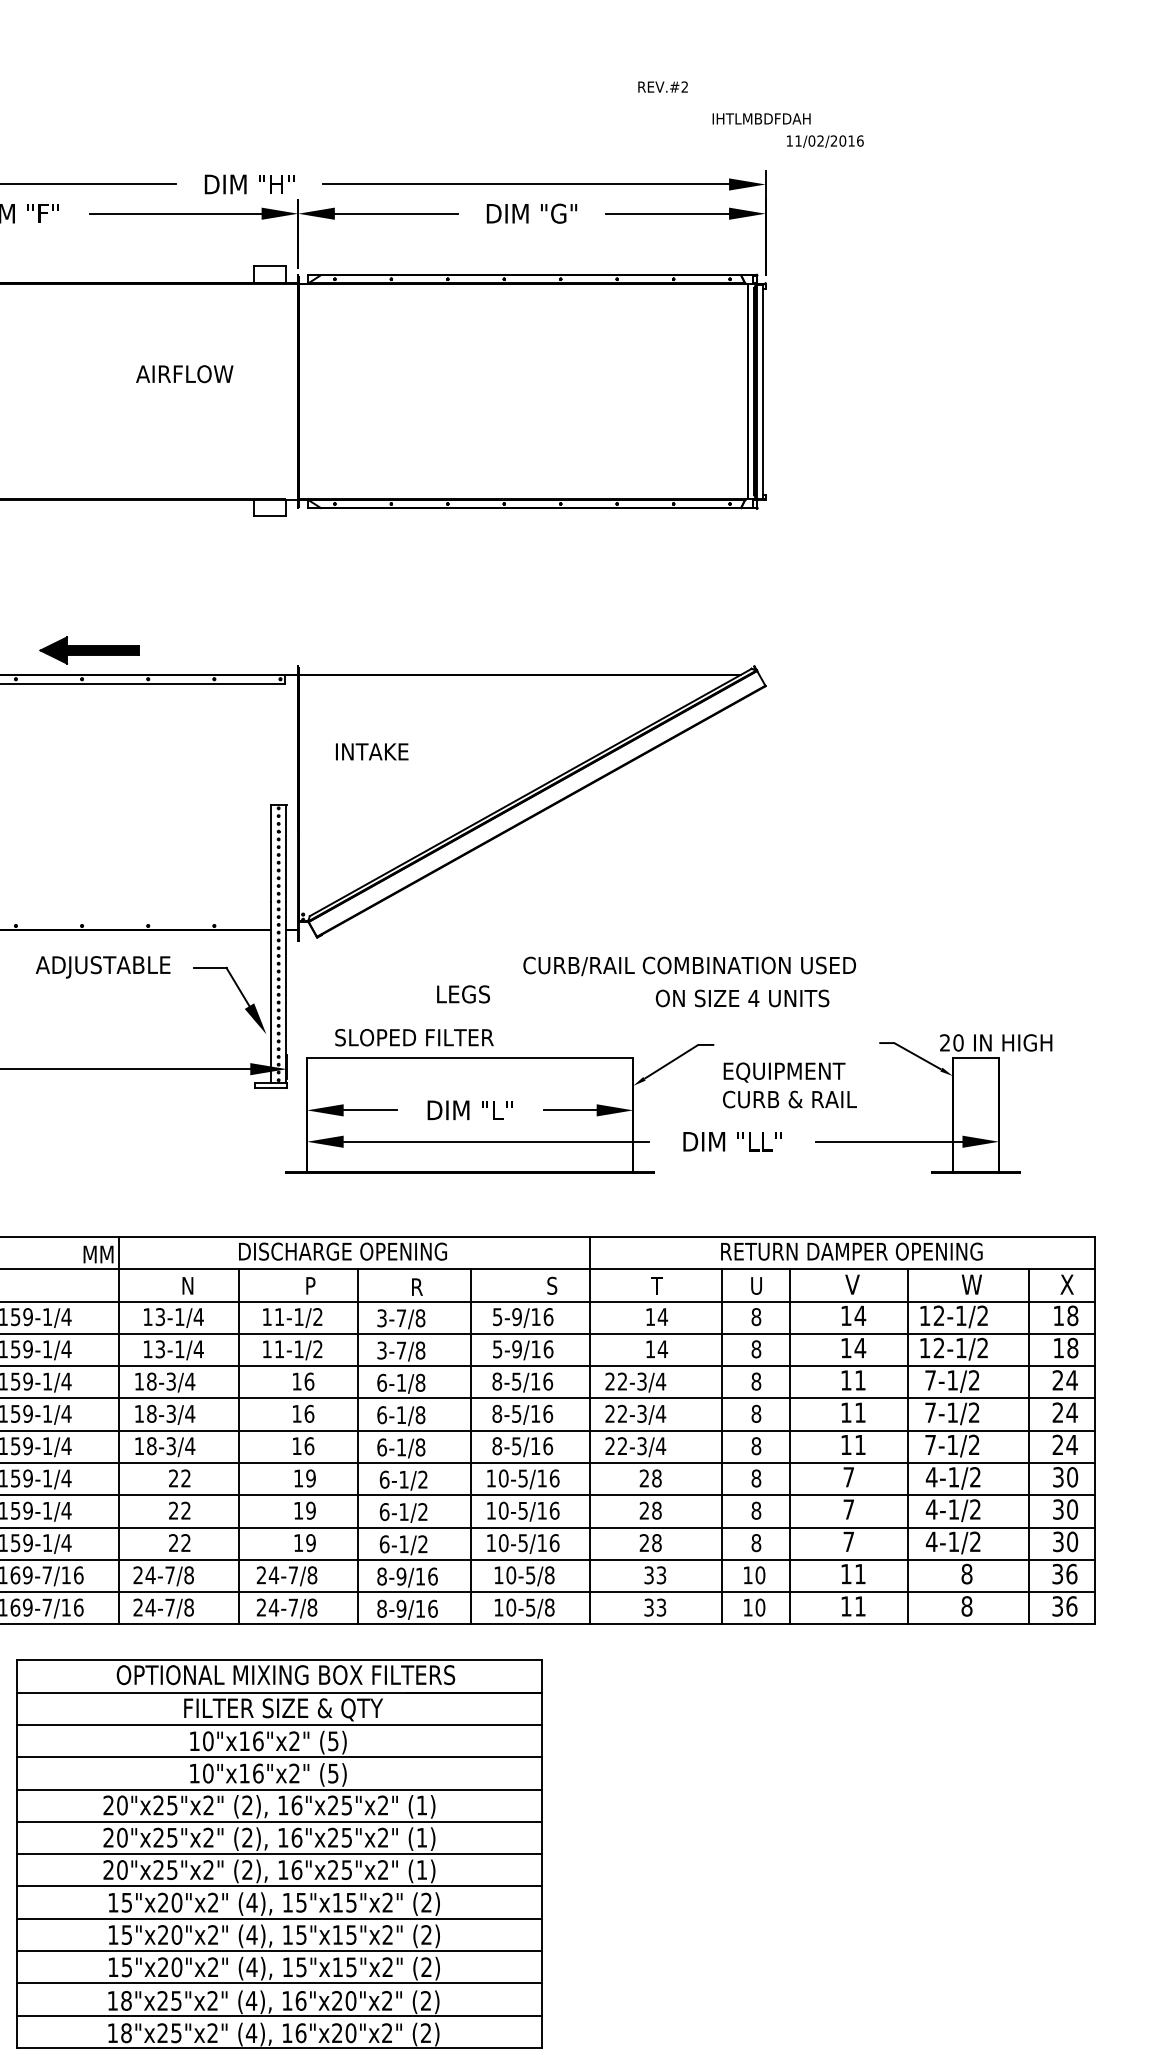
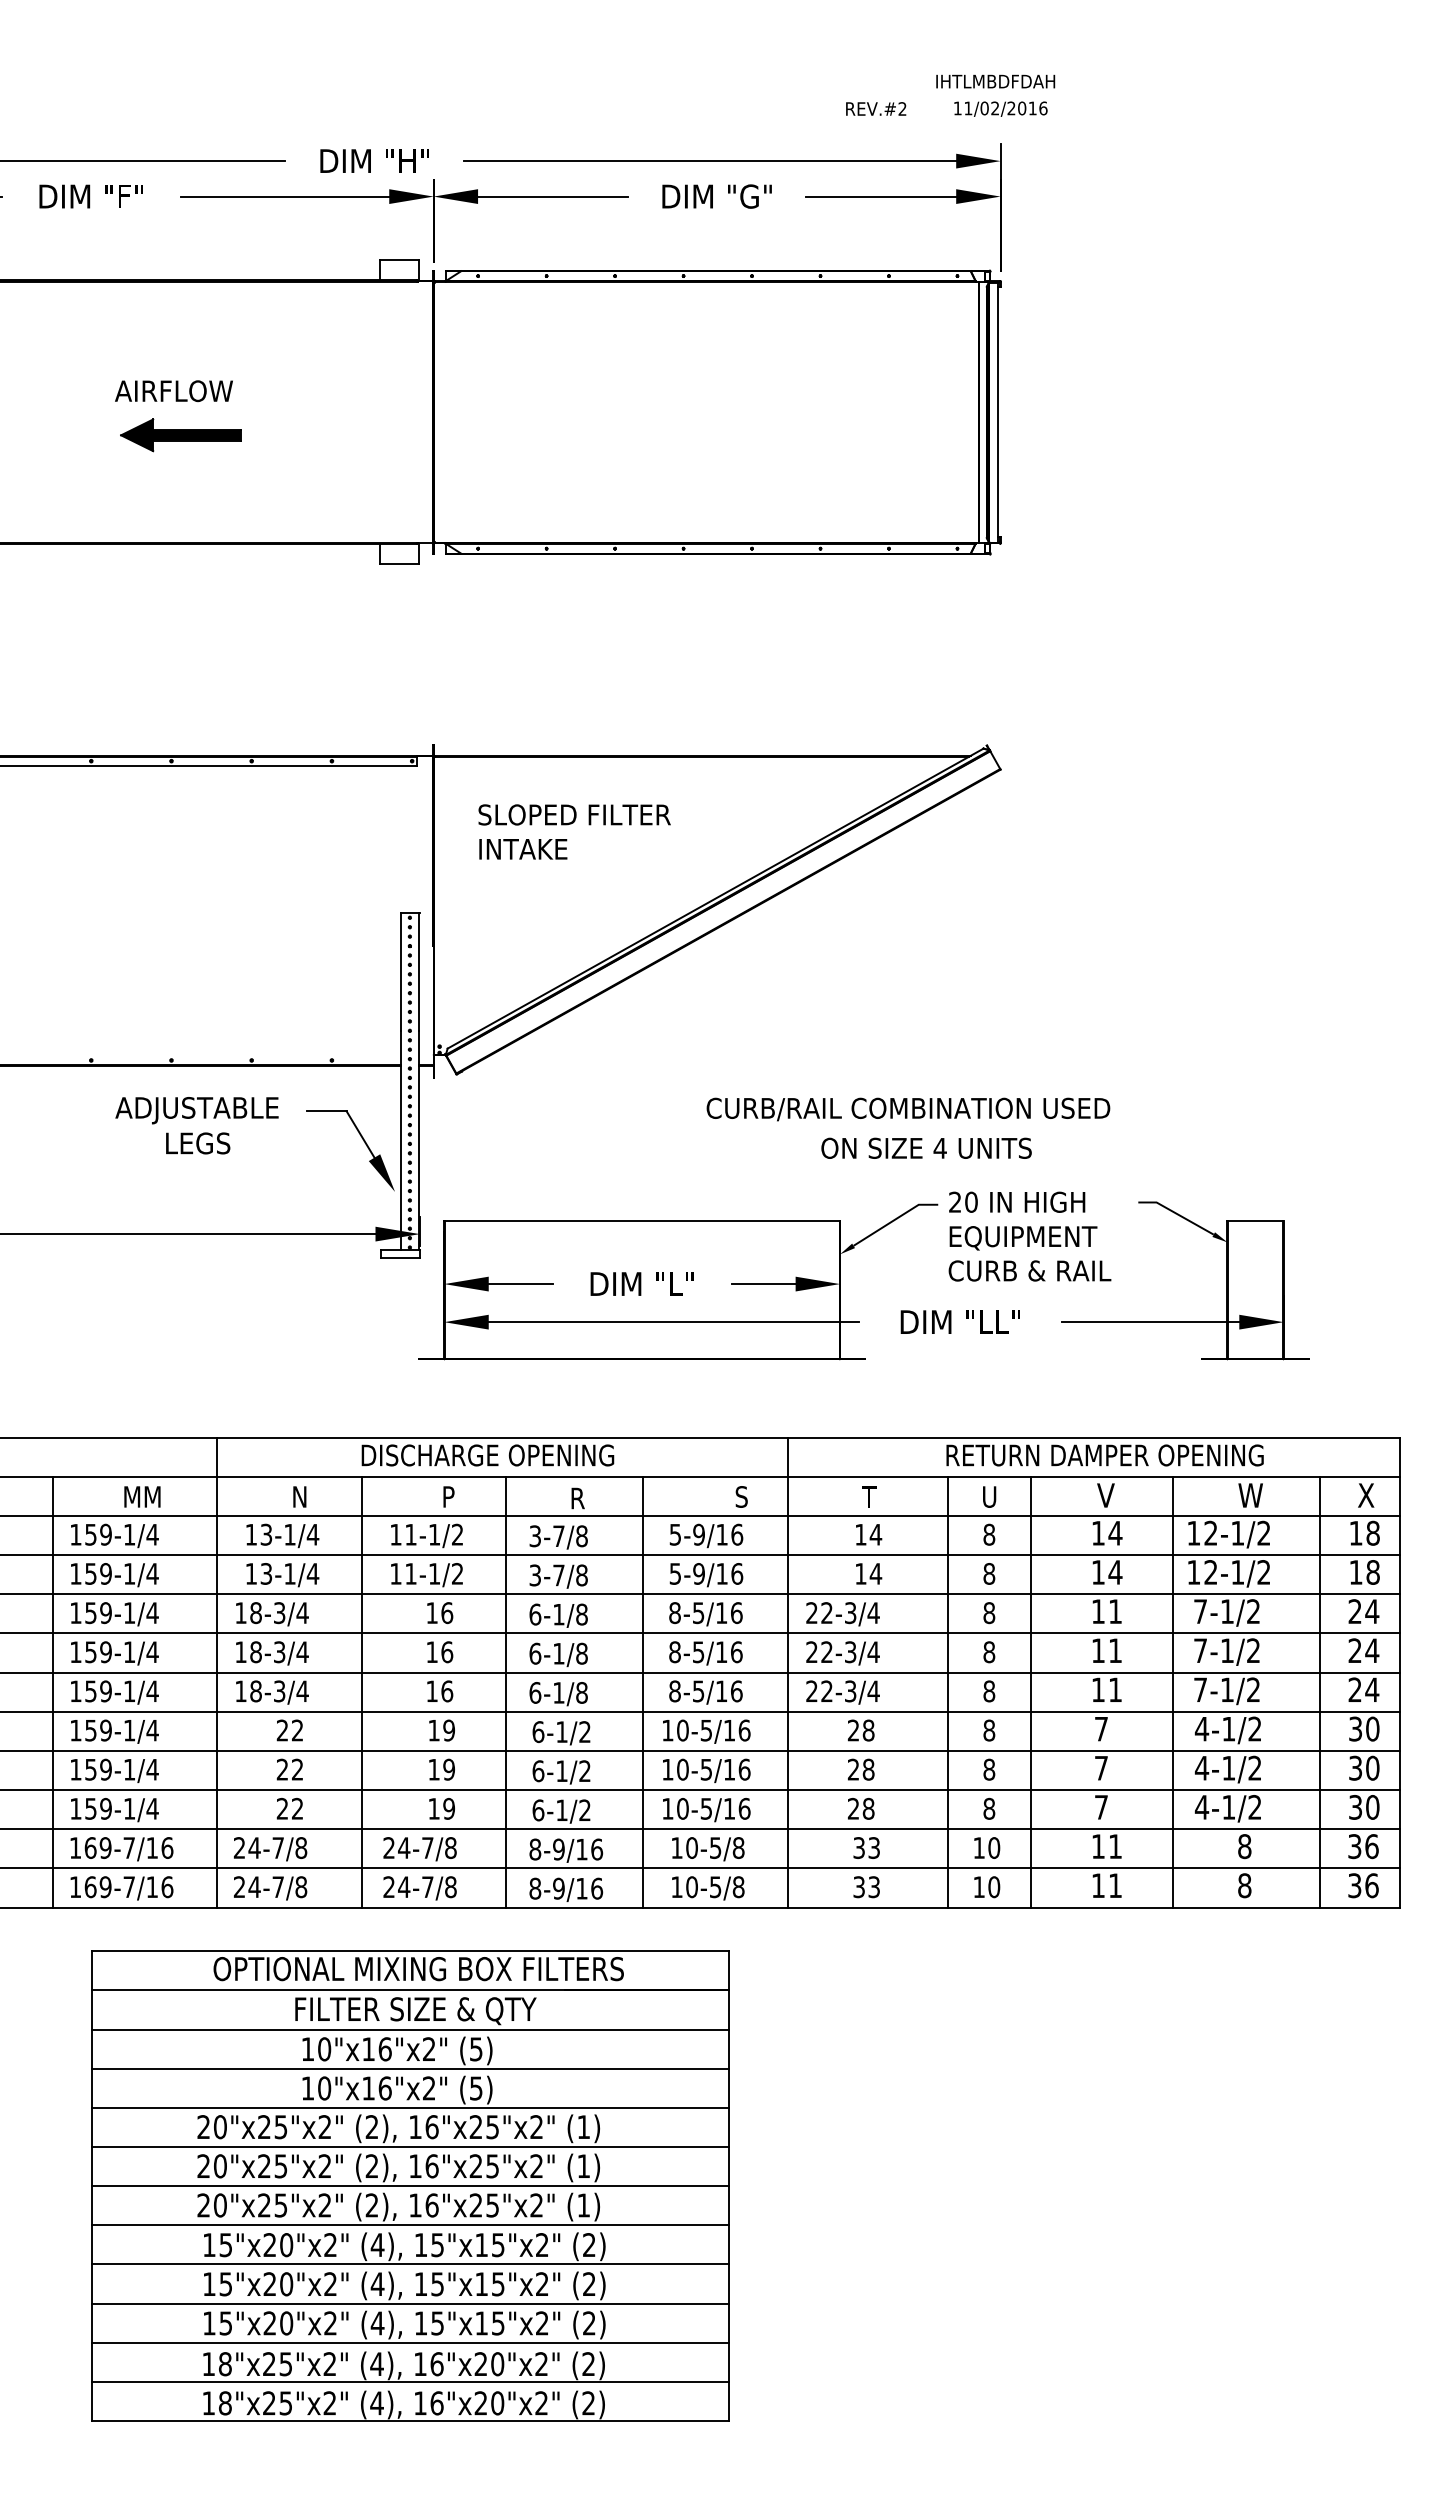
text: (663, 86) -> (876, 108), moved
text: (824, 141) -> (1000, 108), moved
text: (184, 374) -> (173, 391), moved
part: (89, 650) -> (180, 435), moved
text: (463, 994) -> (198, 1143), moved
text: (742, 997) -> (926, 1147), moved
text: (414, 1037) -> (574, 814), moved
text: (996, 1042) -> (1017, 1201), moved
text: (98, 1254) -> (142, 1496), moved

